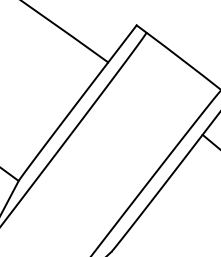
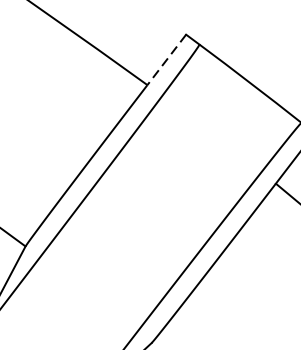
line: (122, 44) -> (166, 60), solid -> dashed

